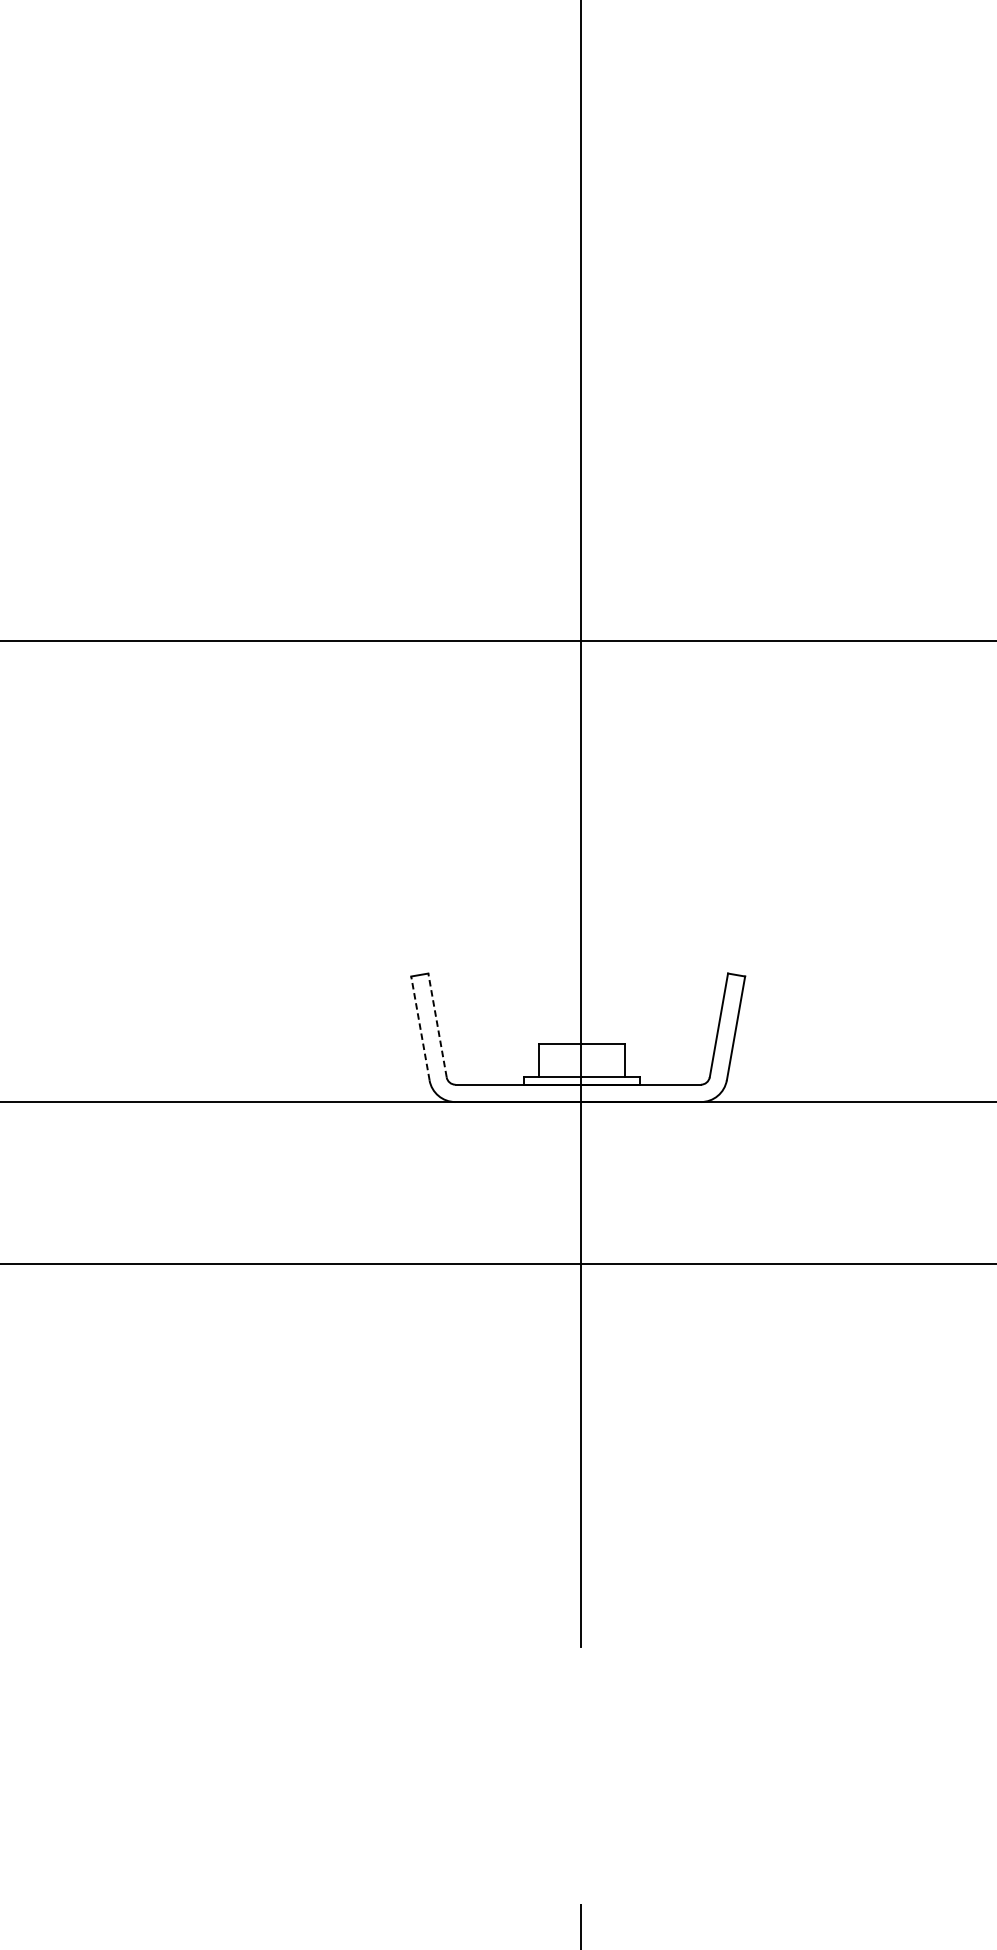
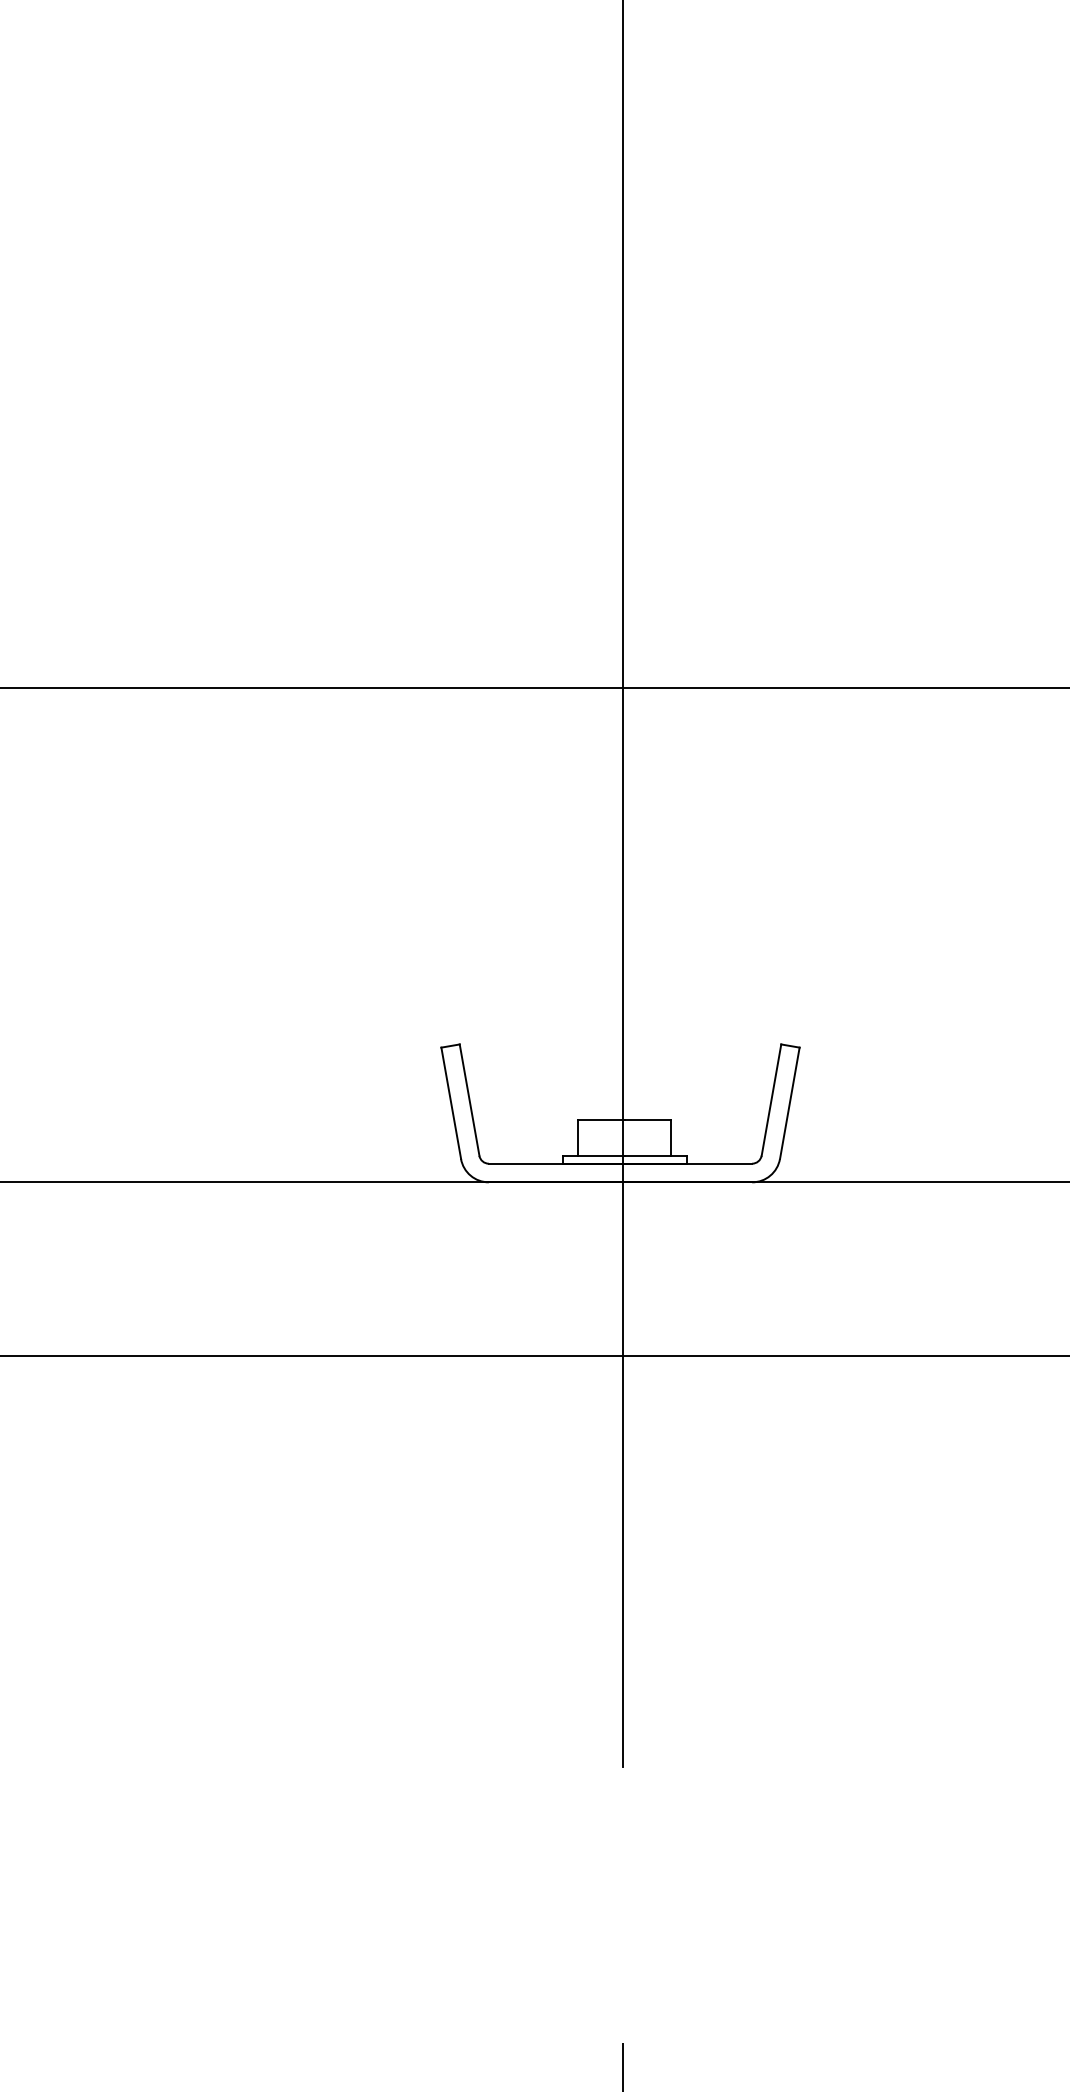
line: (437, 1025) -> (469, 1100), dashed -> solid
line: (420, 1028) -> (451, 1103), dashed -> solid

